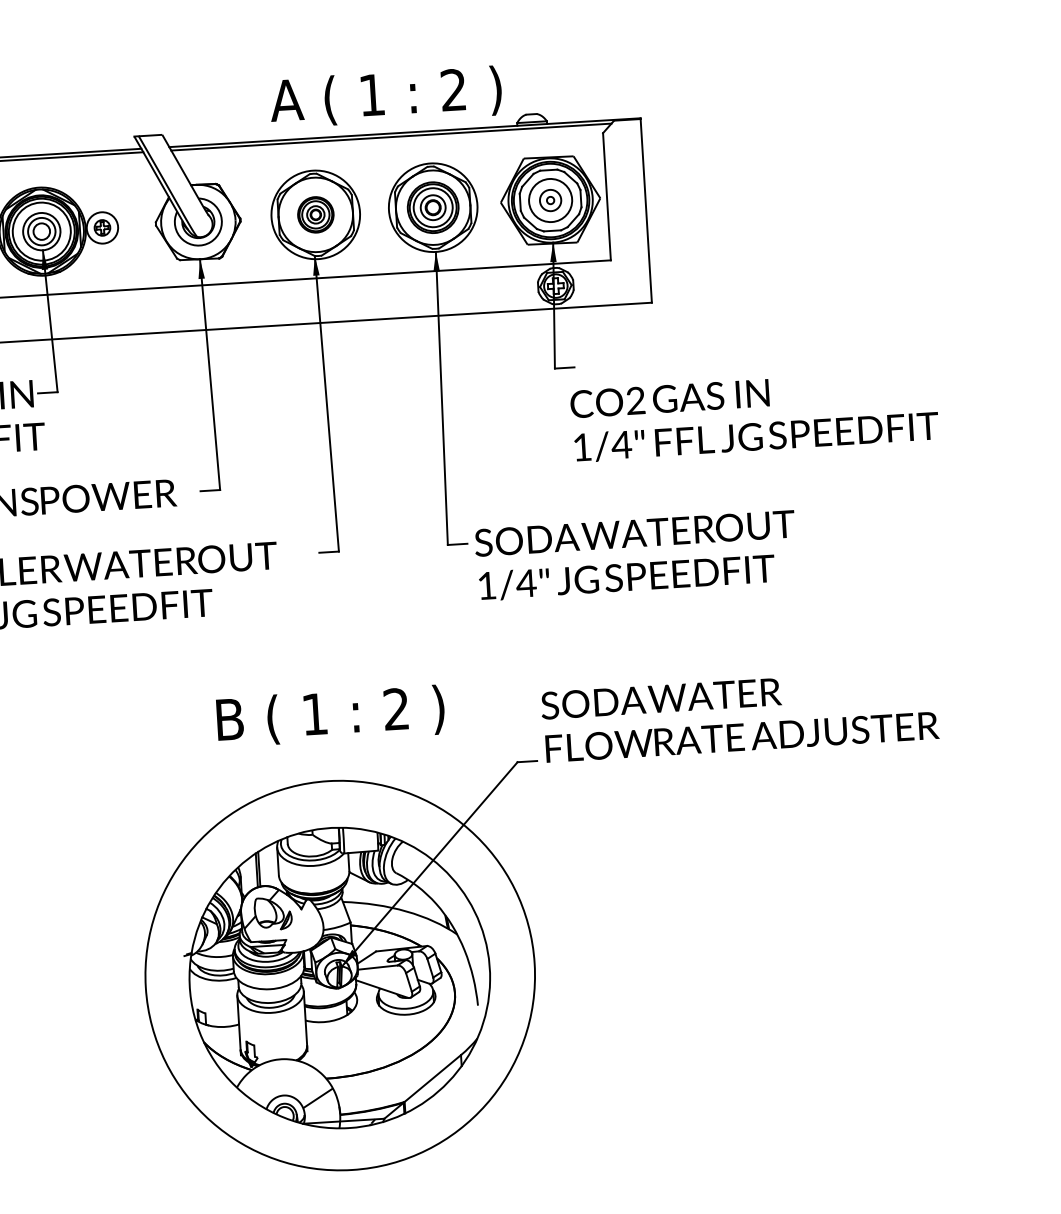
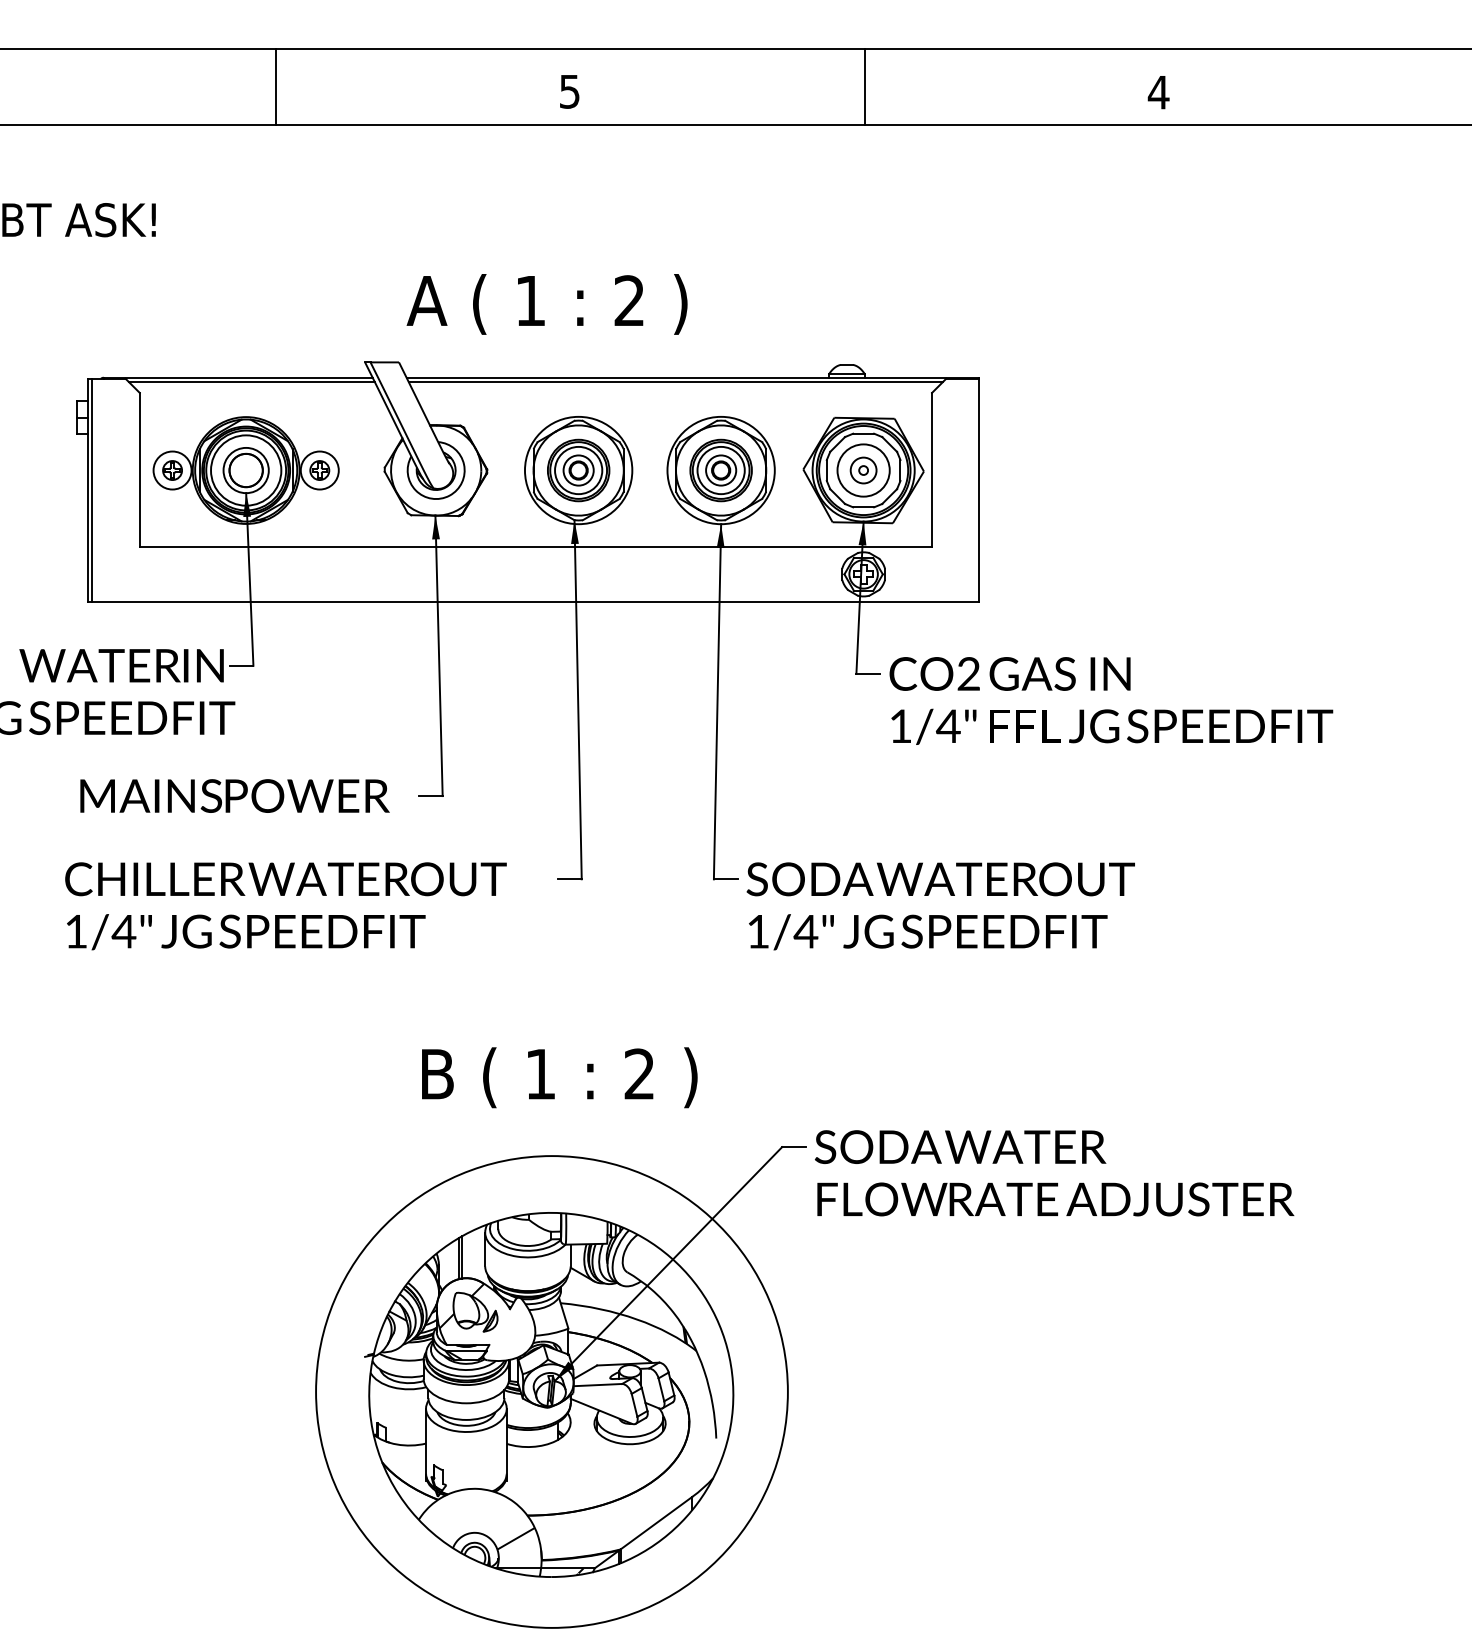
text: (385, 97) -> (546, 304), moved
part: (315, 214) -> (578, 470), size x1.43
circle: (41, 231) -> (245, 470), size x1.67
text: (754, 415) -> (1111, 700), moved
text: (740, 715) -> (1054, 1173), moved

